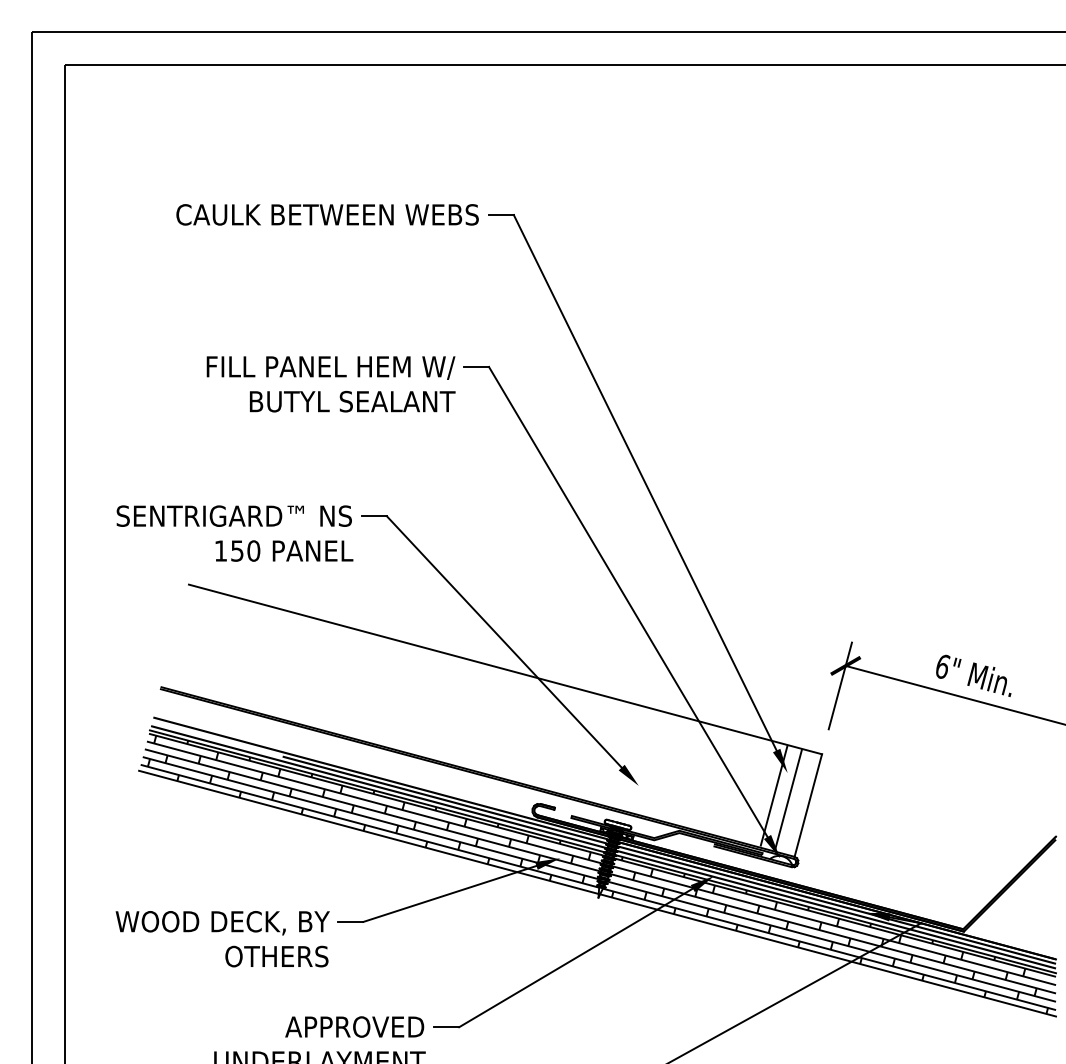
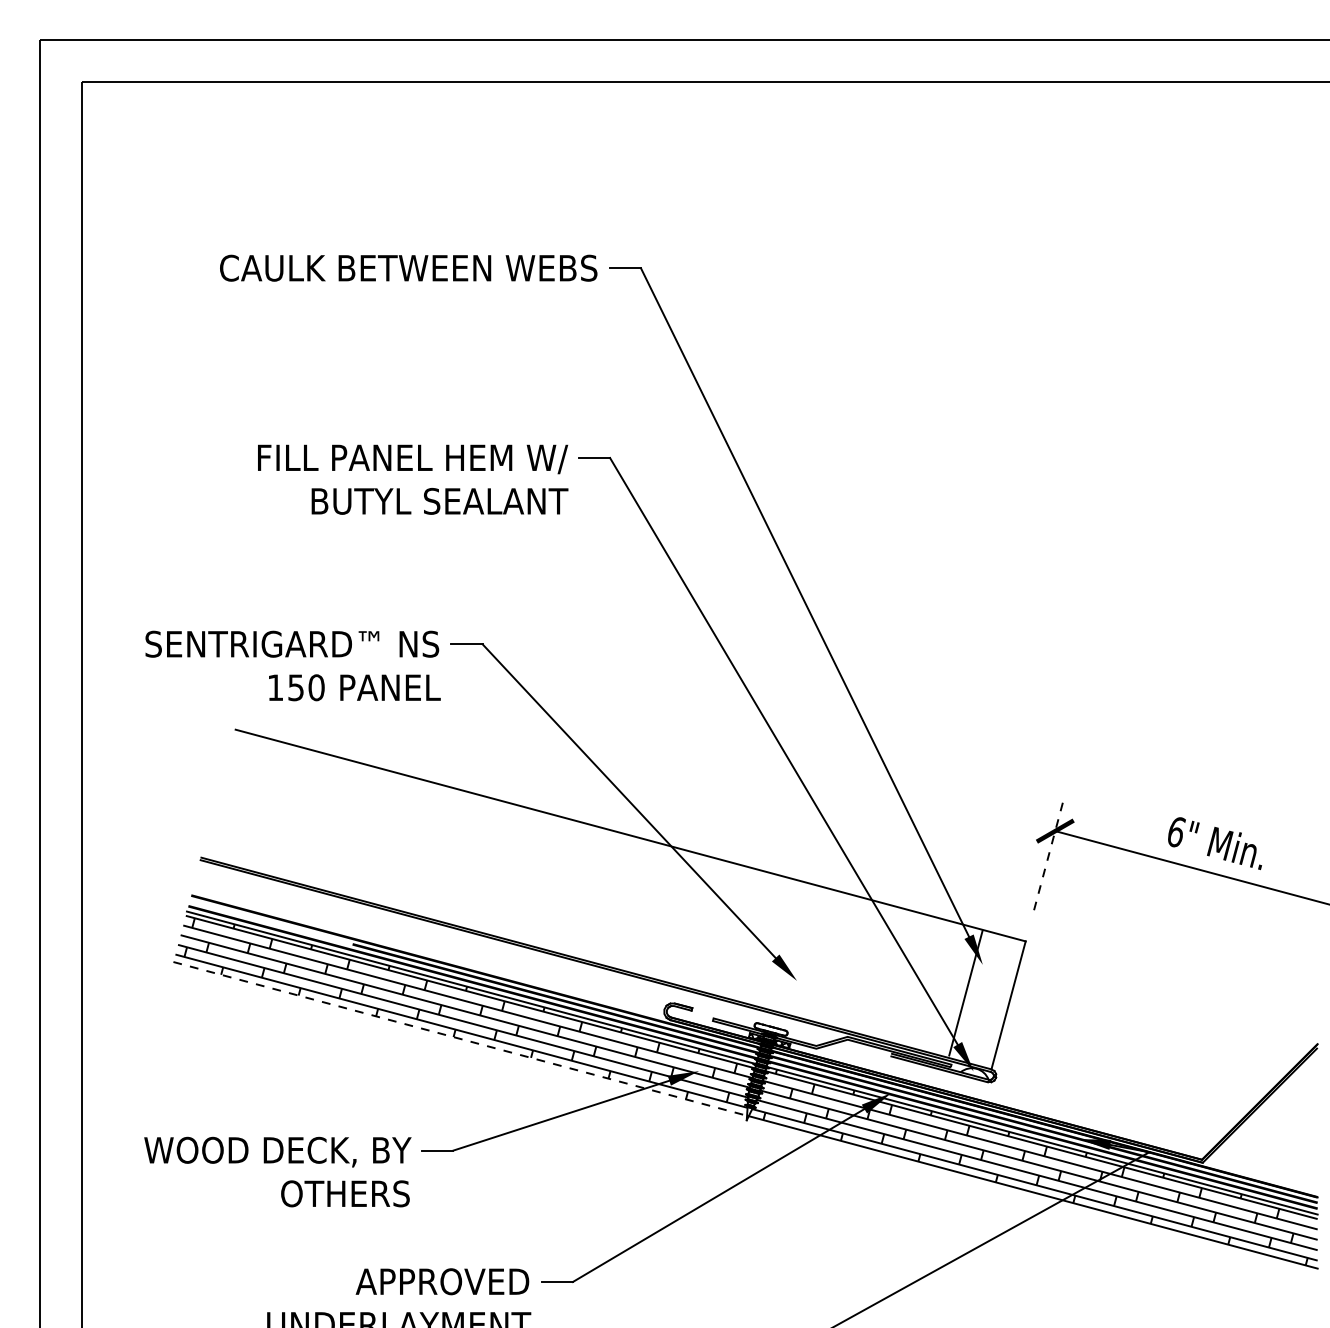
line: (840, 685) -> (1048, 855), solid -> dashed
line: (788, 799) -> (983, 997), removed
line: (368, 832) -> (459, 1038), solid -> dashed

